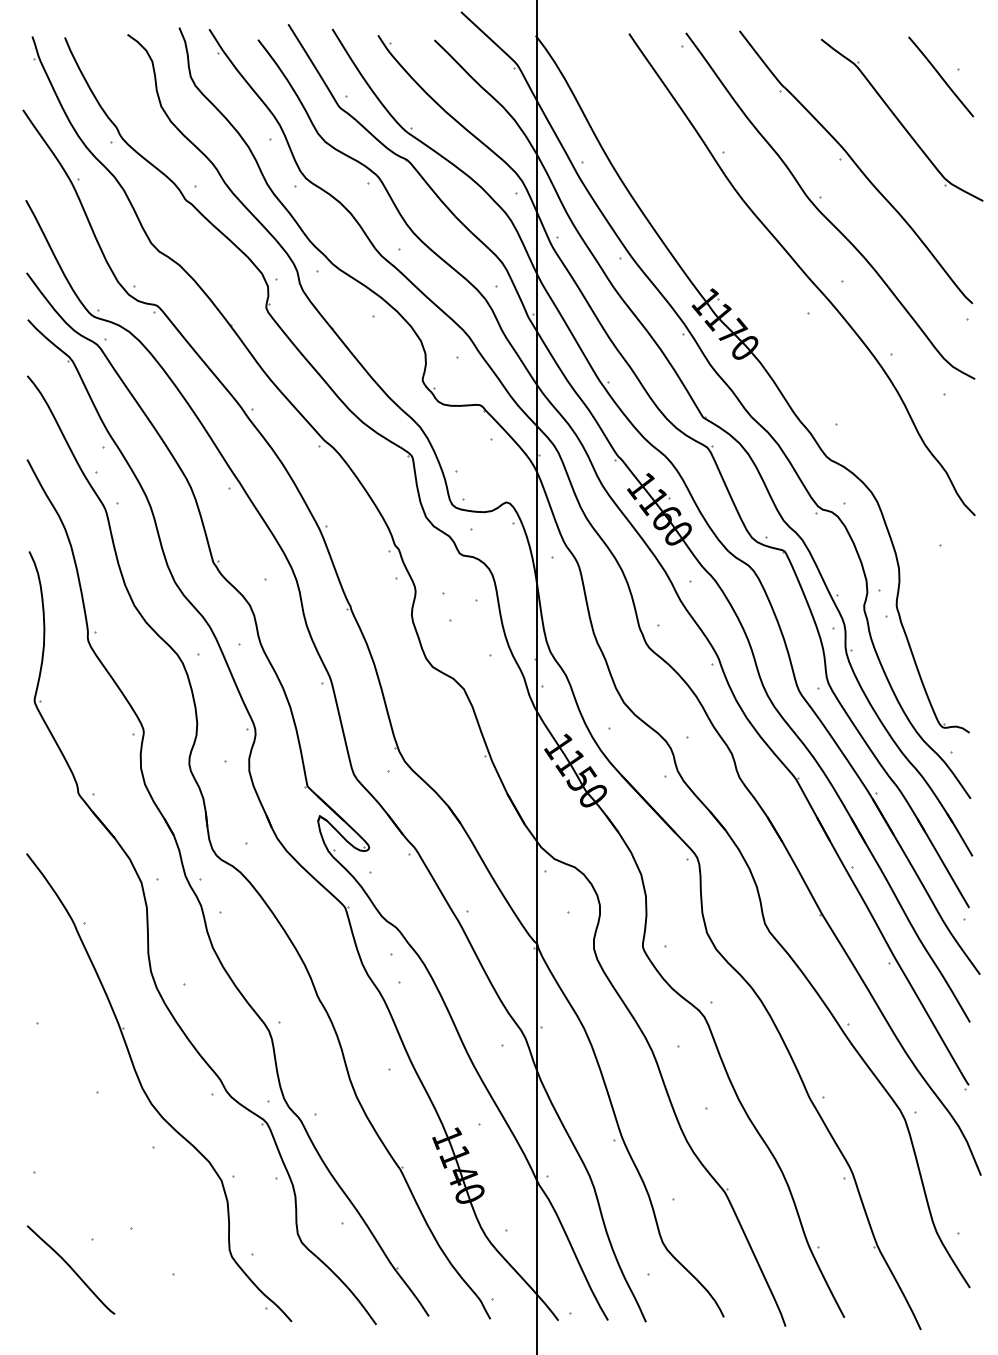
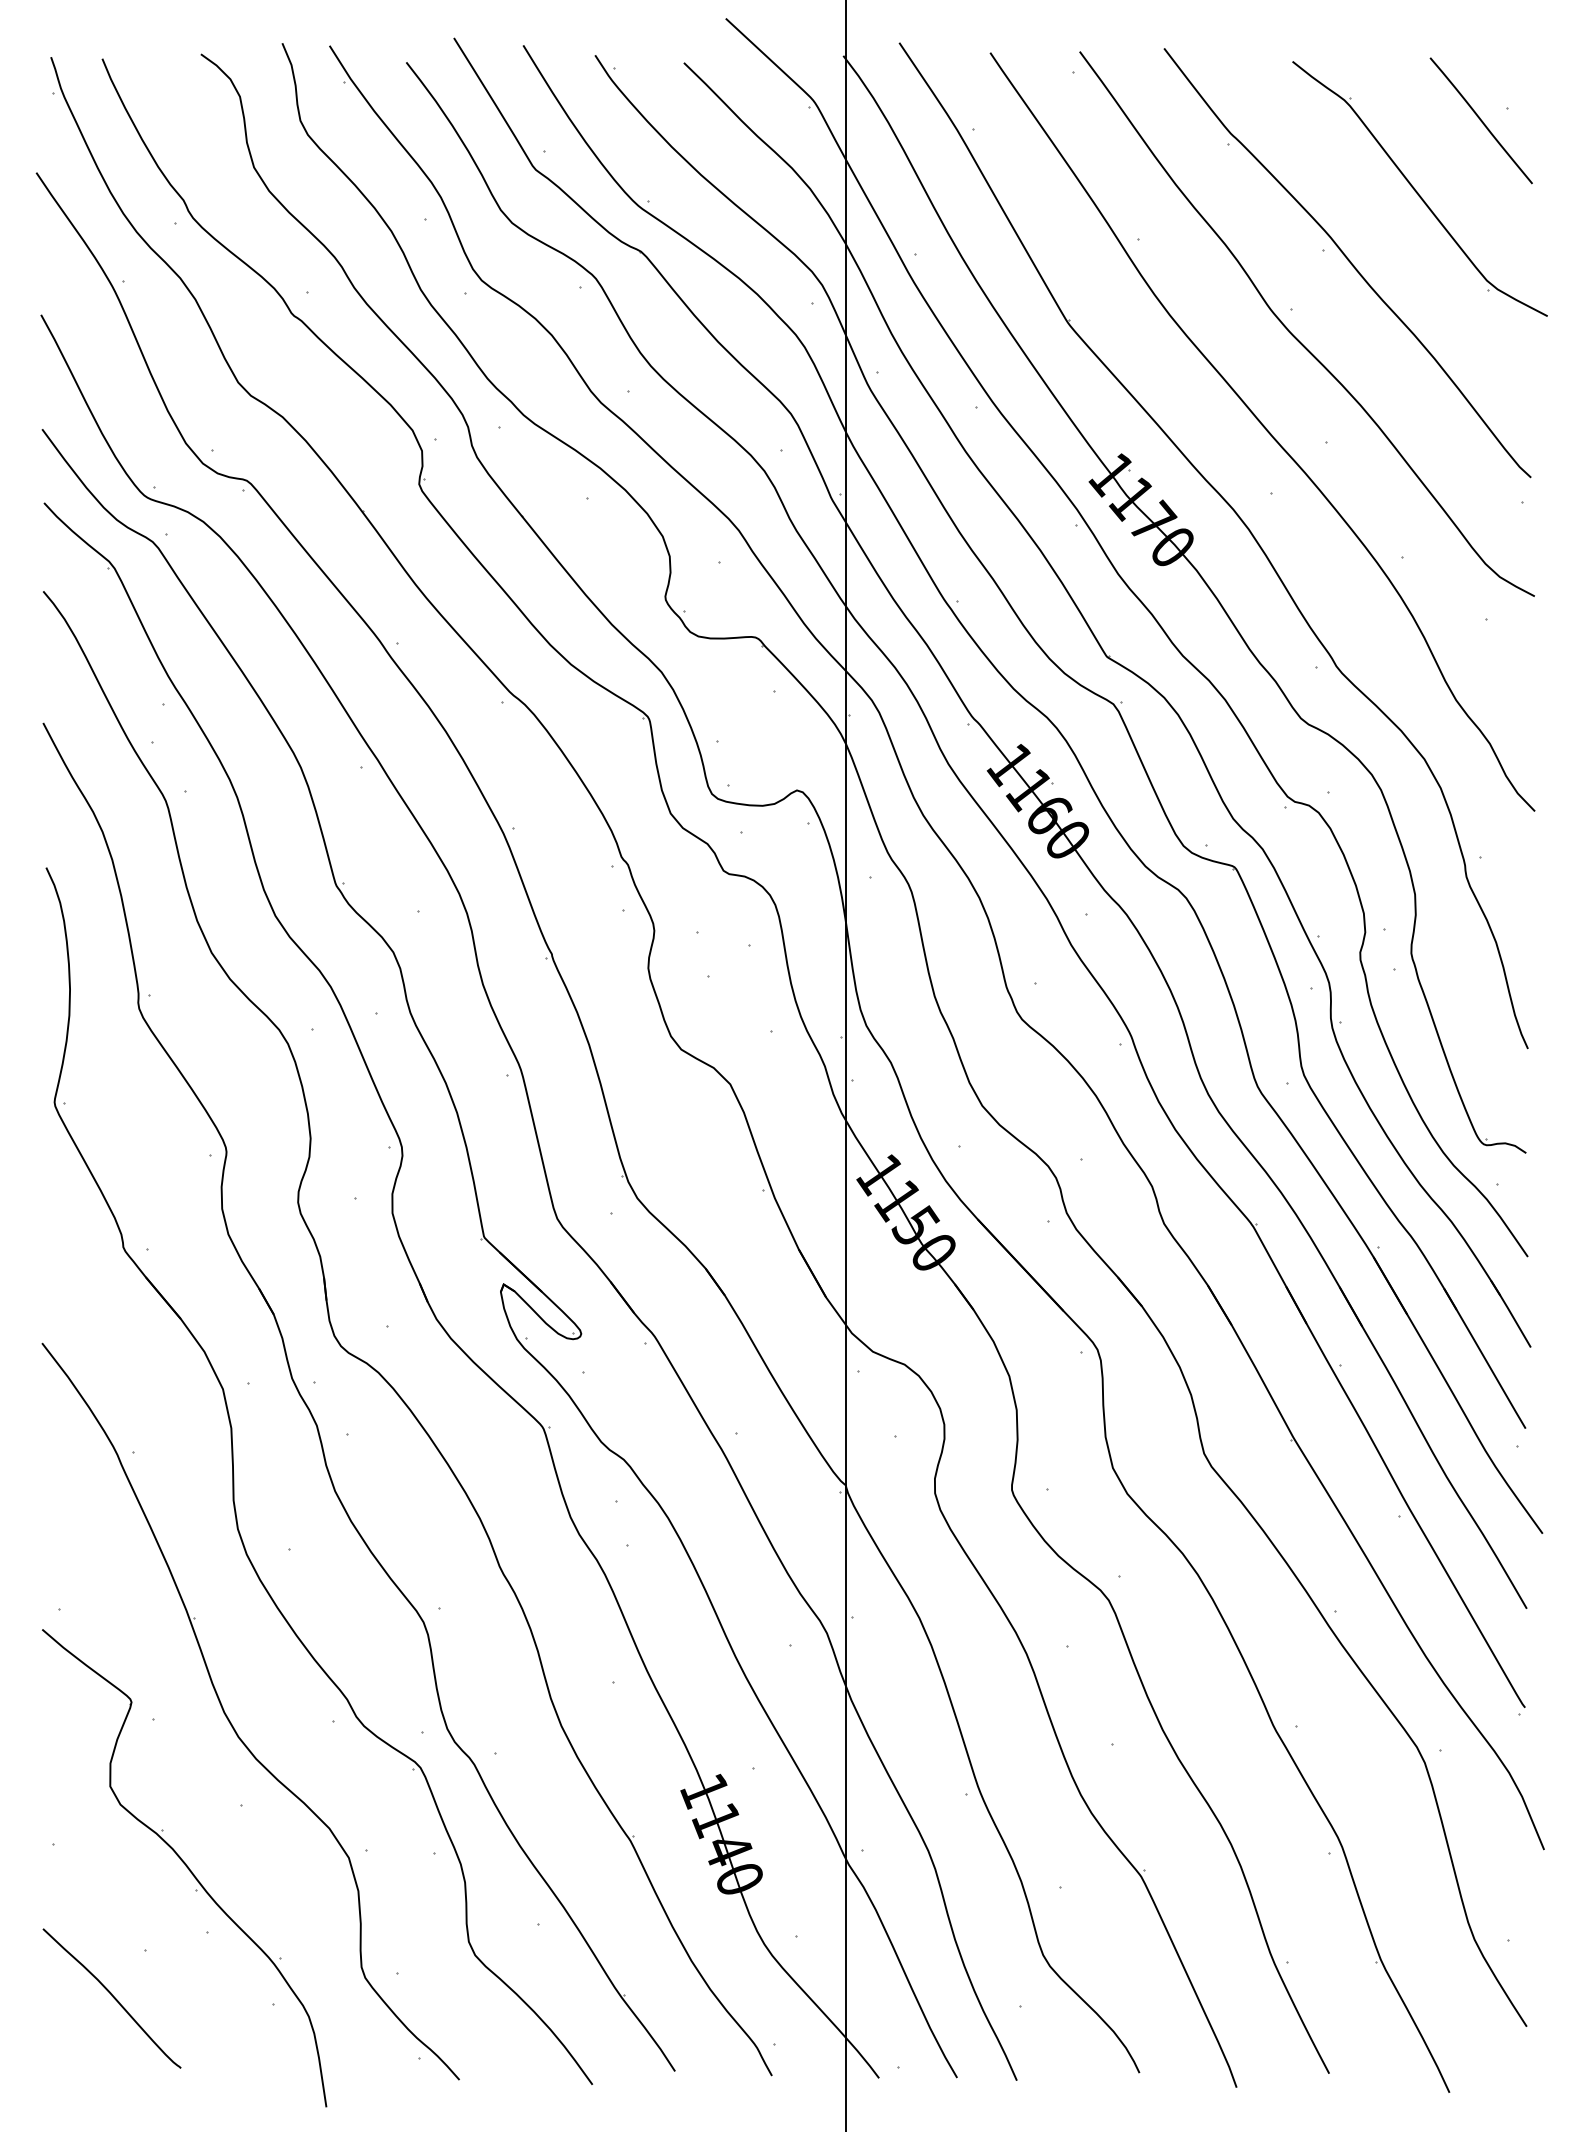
part: (789, 333) -> (1242, 524), added
part: (117, 1187) -> (185, 1868), added

